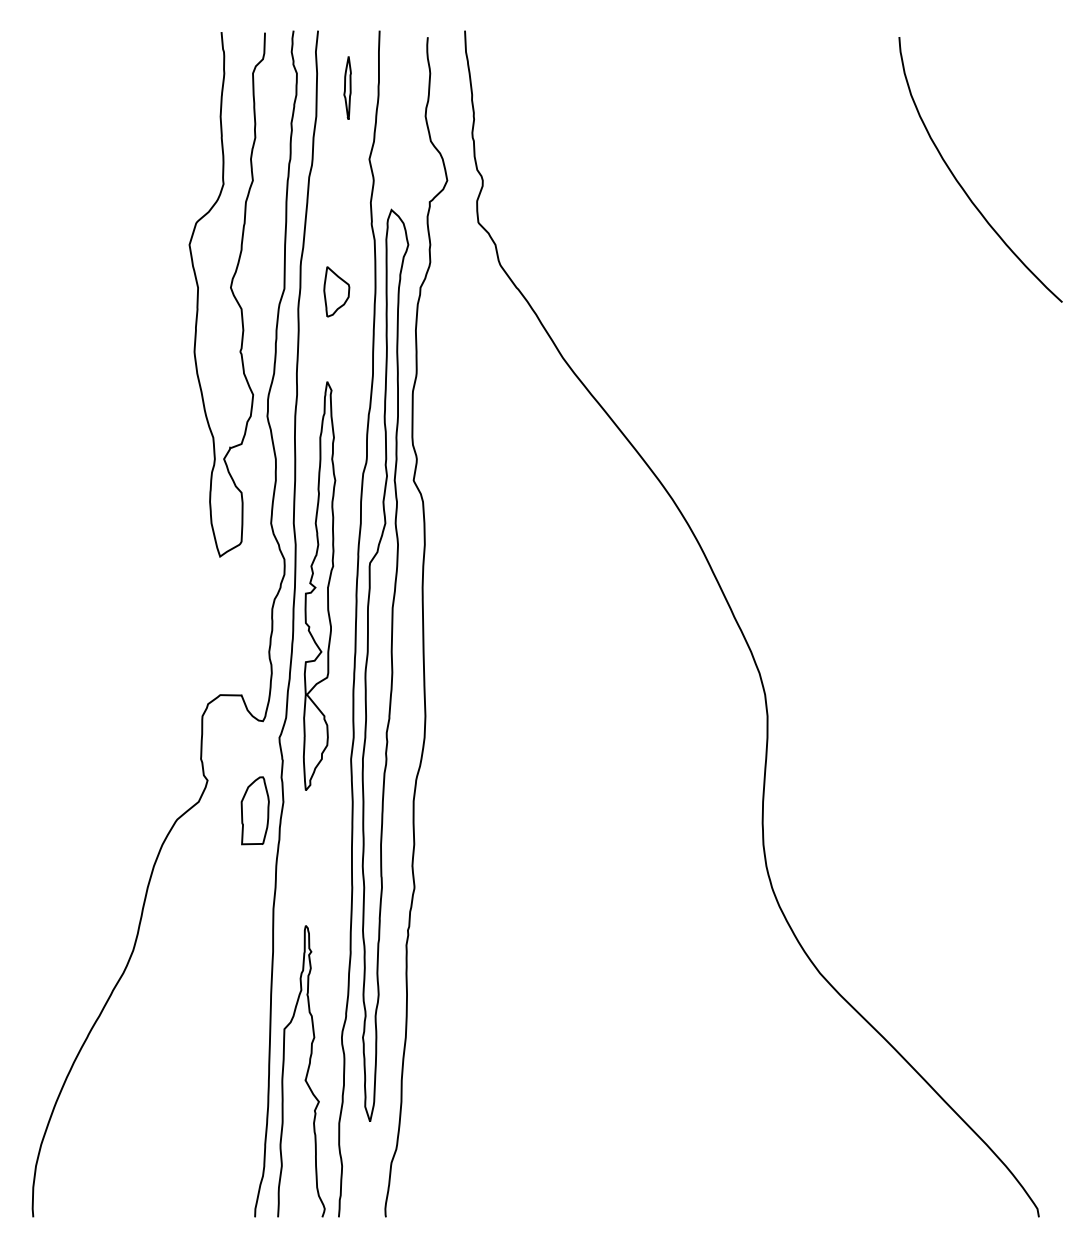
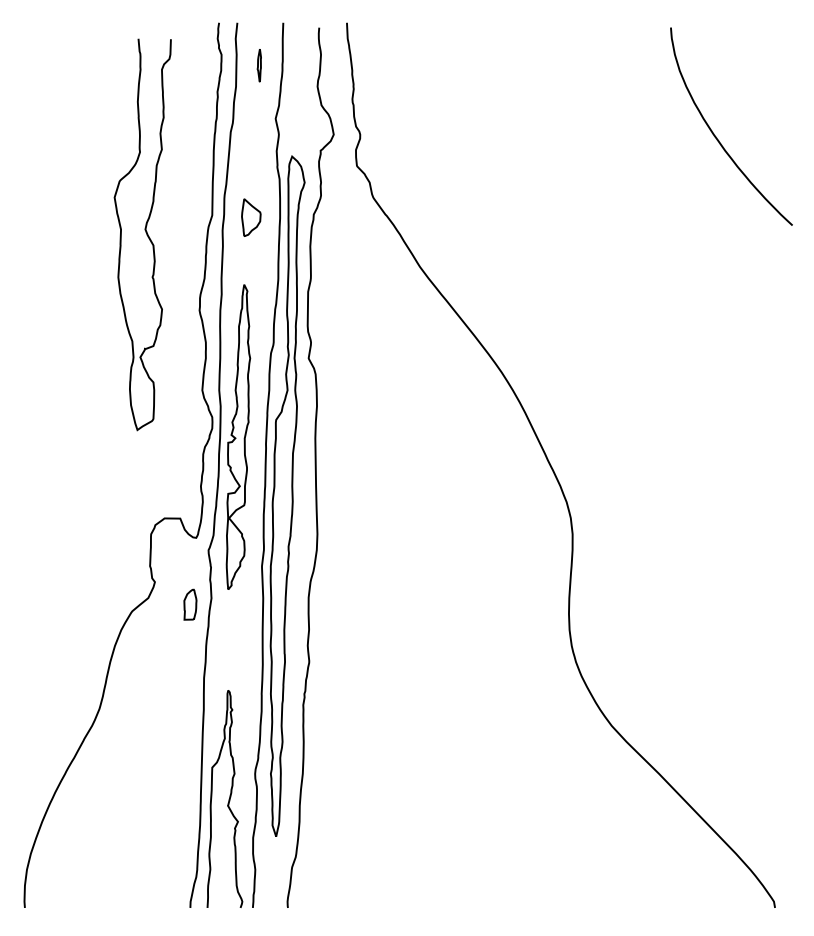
part: (347, 87) -> (259, 65), size x0.7
curve: (231, 292) -> (145, 233), moved
part: (254, 810) -> (189, 604), size x0.6

